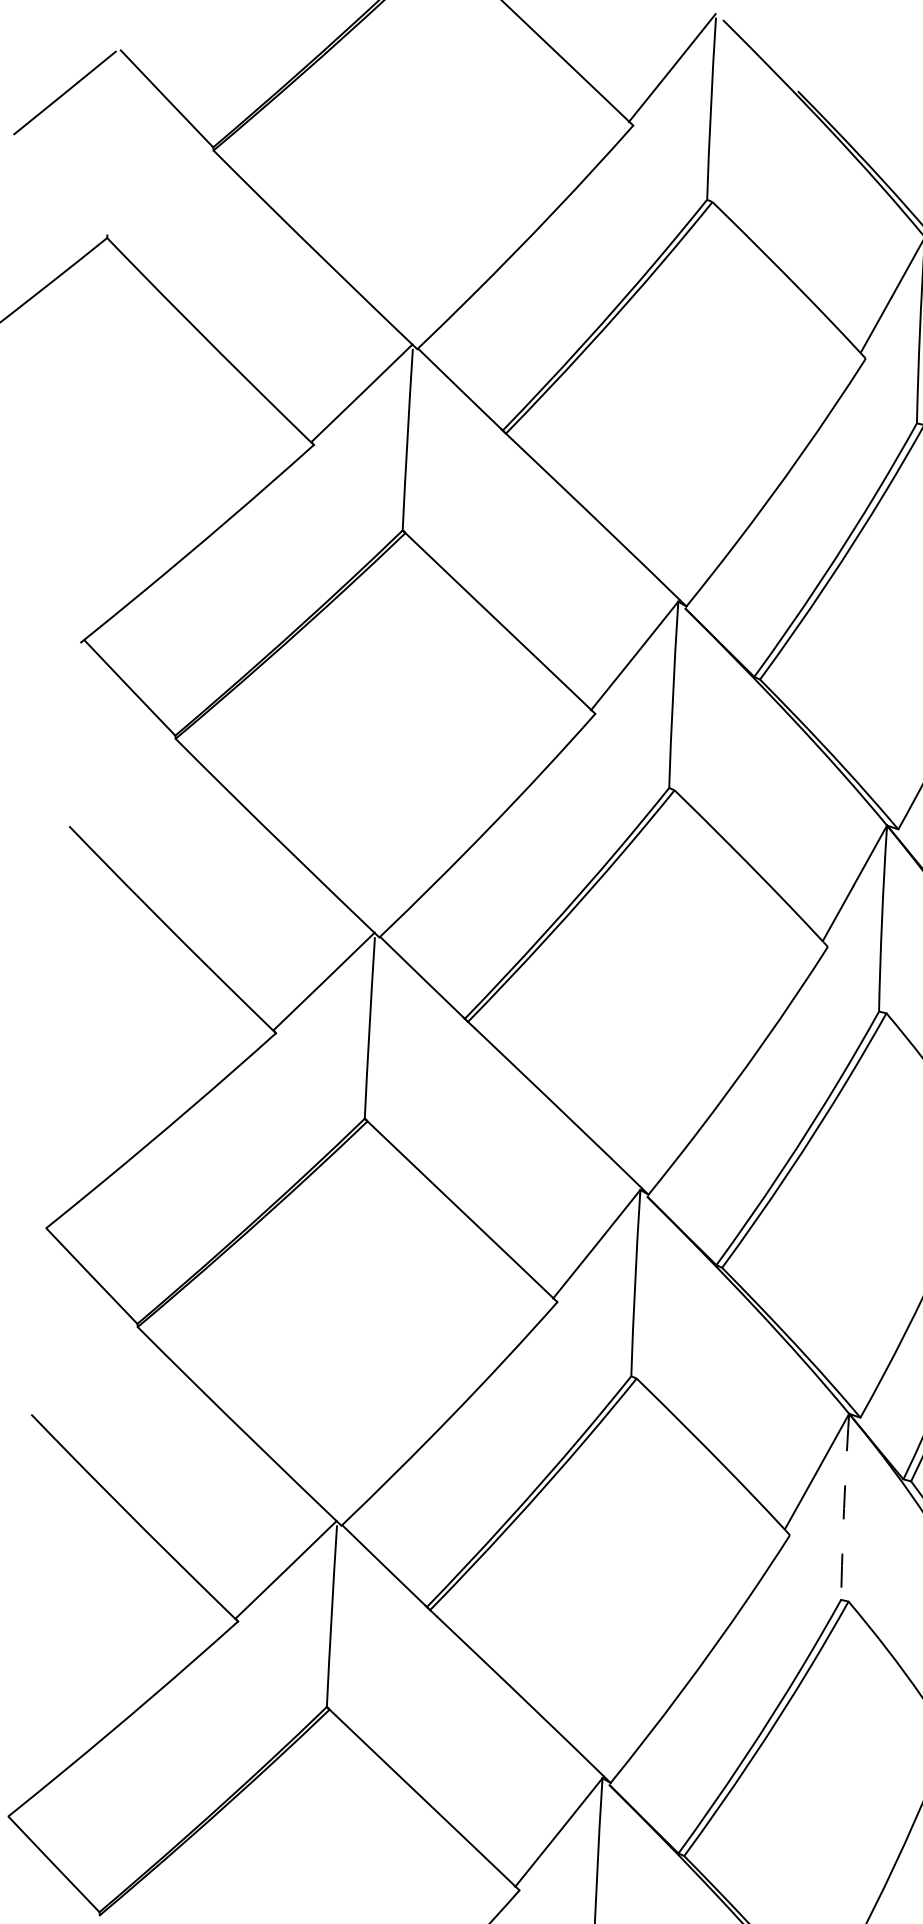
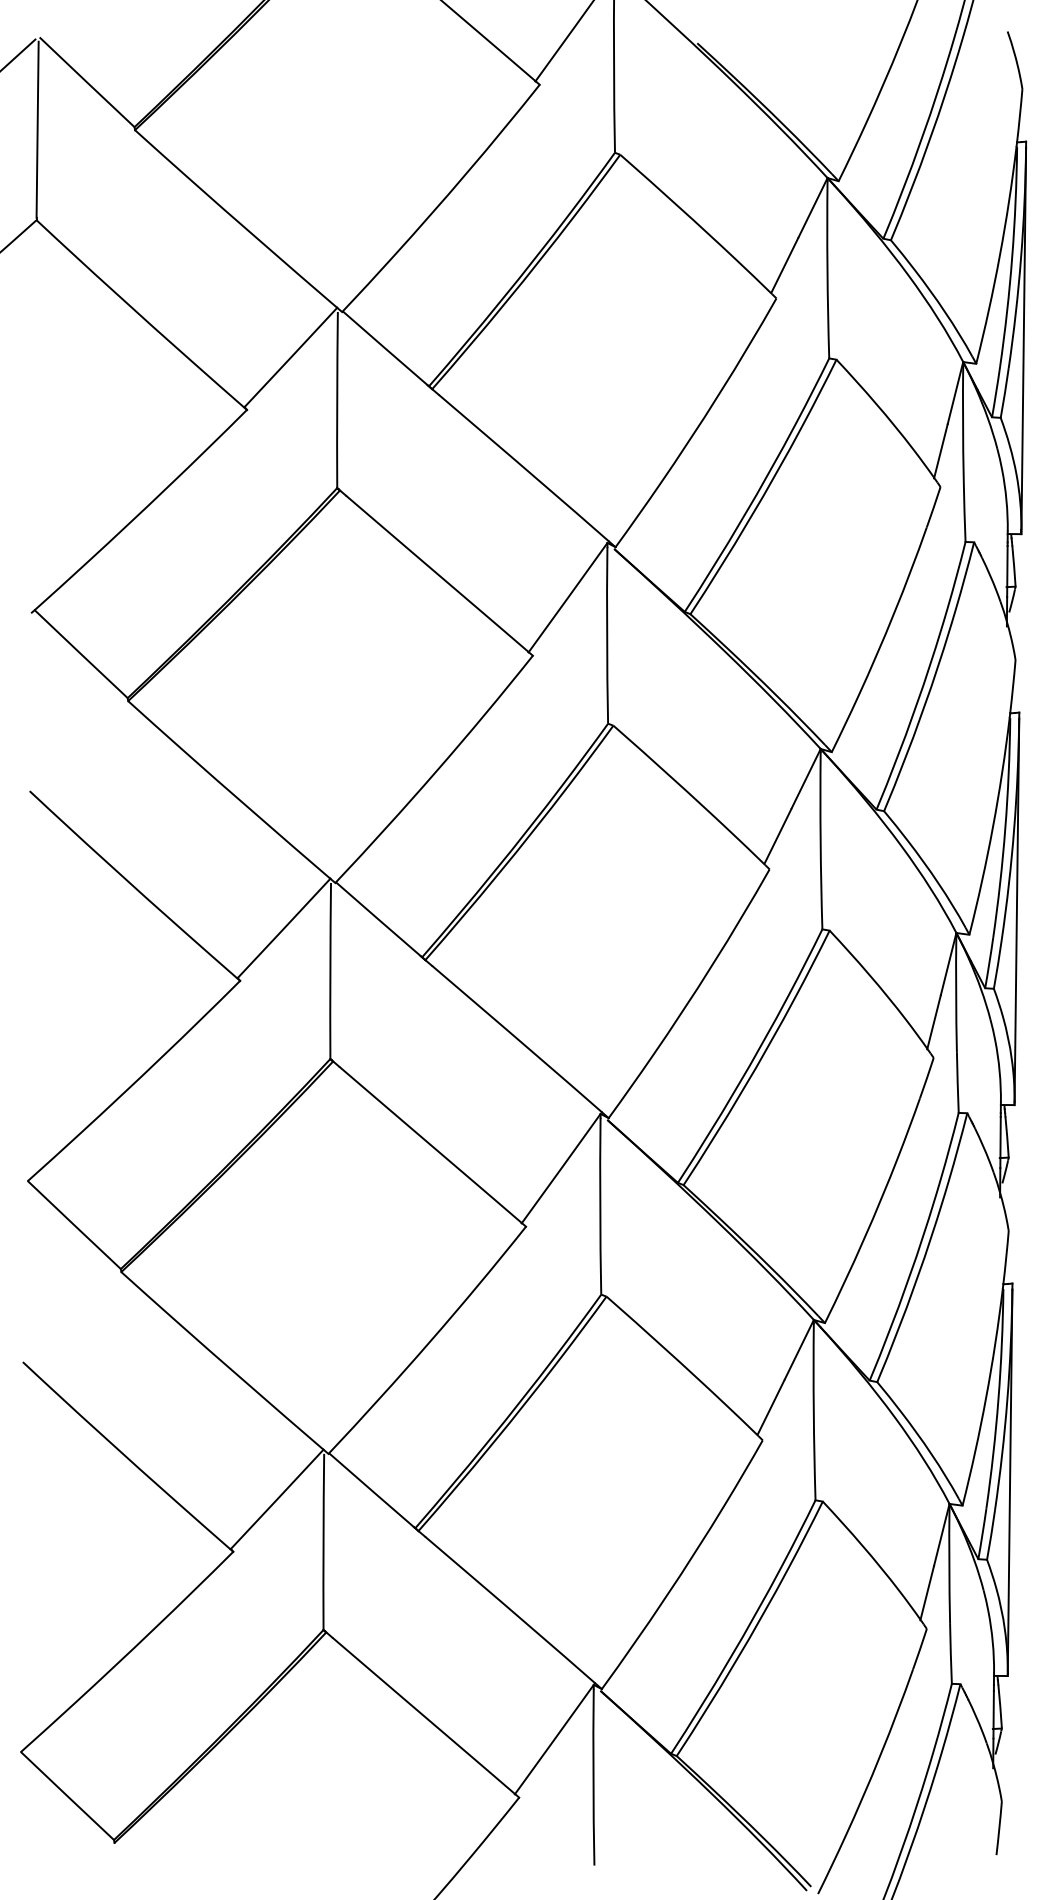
line: (113, 144) -> (37, 129), added
arc: (843, 1508) -> (813, 1411), dashed -> solid

